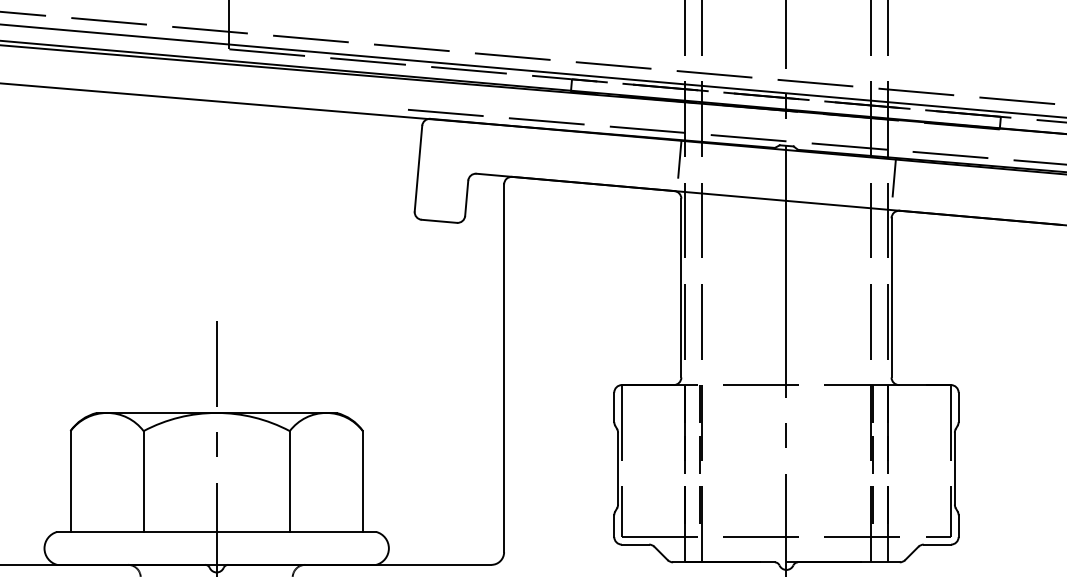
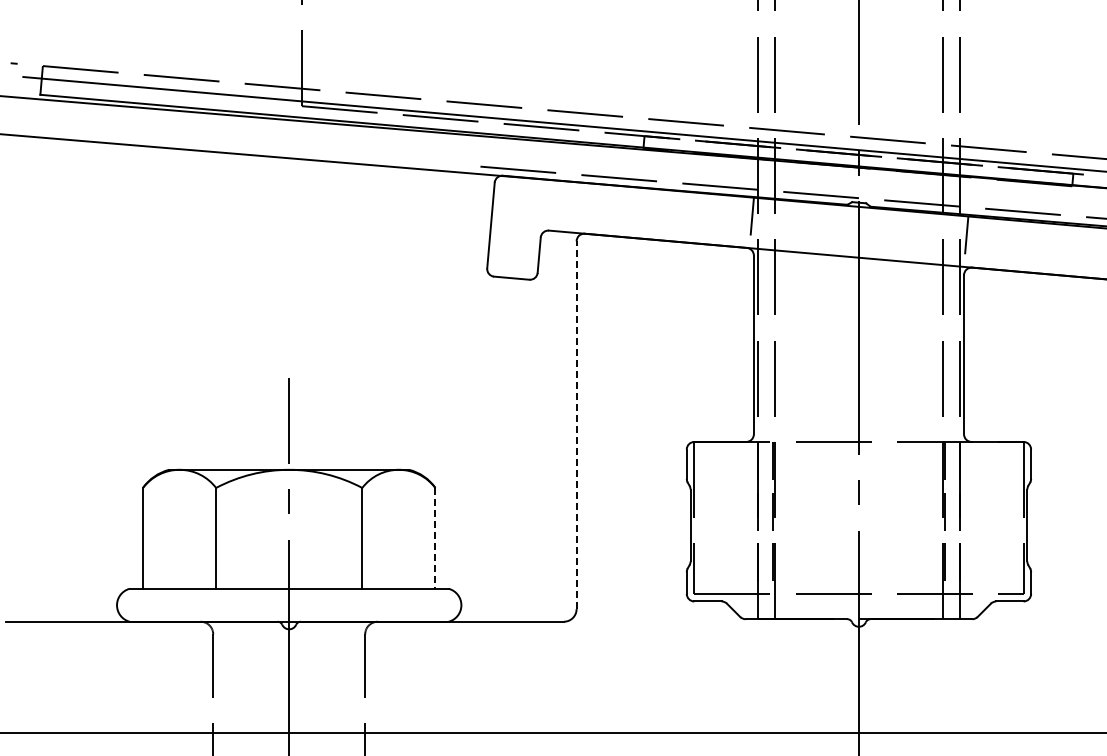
line: (504, 368) -> (576, 425), solid -> dashed
line: (363, 481) -> (435, 538), solid -> dashed

